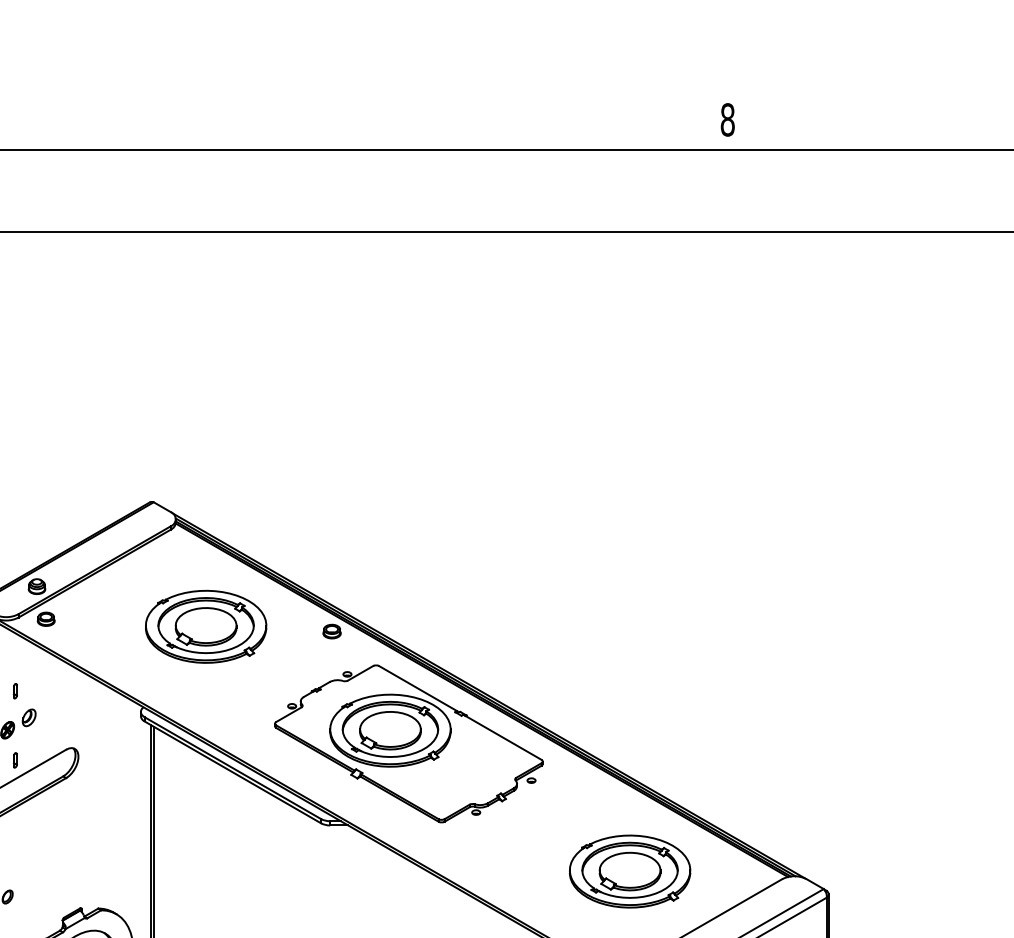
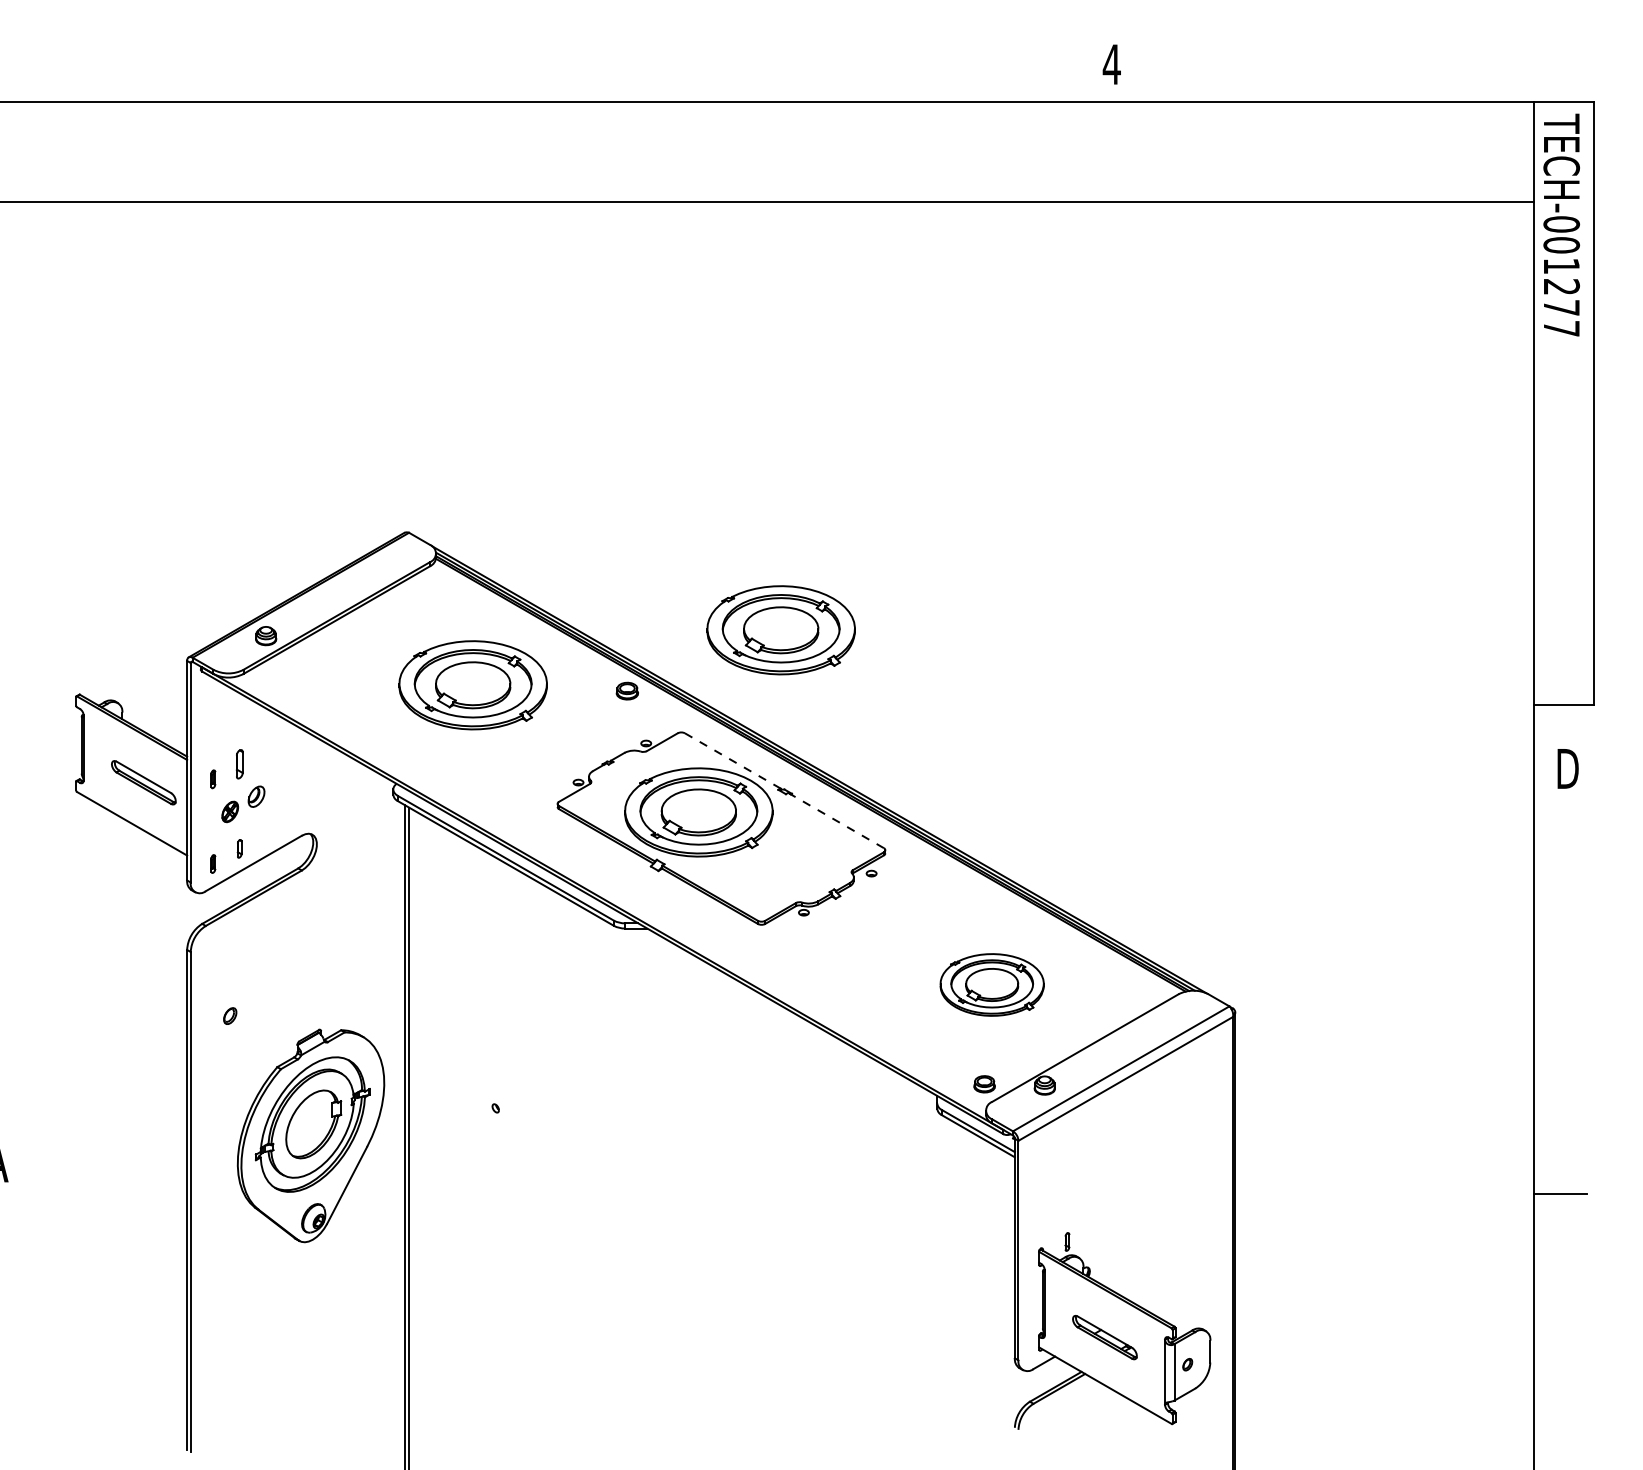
text: (727, 119) -> (1111, 64), 8 -> 4
part: (457, 582) -> (780, 630), added
part: (46, 618) -> (277, 675), removed
line: (418, 689) -> (733, 761), solid -> dashed
part: (15, 690) -> (239, 763), size x1.6
line: (502, 737) -> (836, 820), solid -> dashed
part: (629, 871) -> (991, 984), size x0.7

